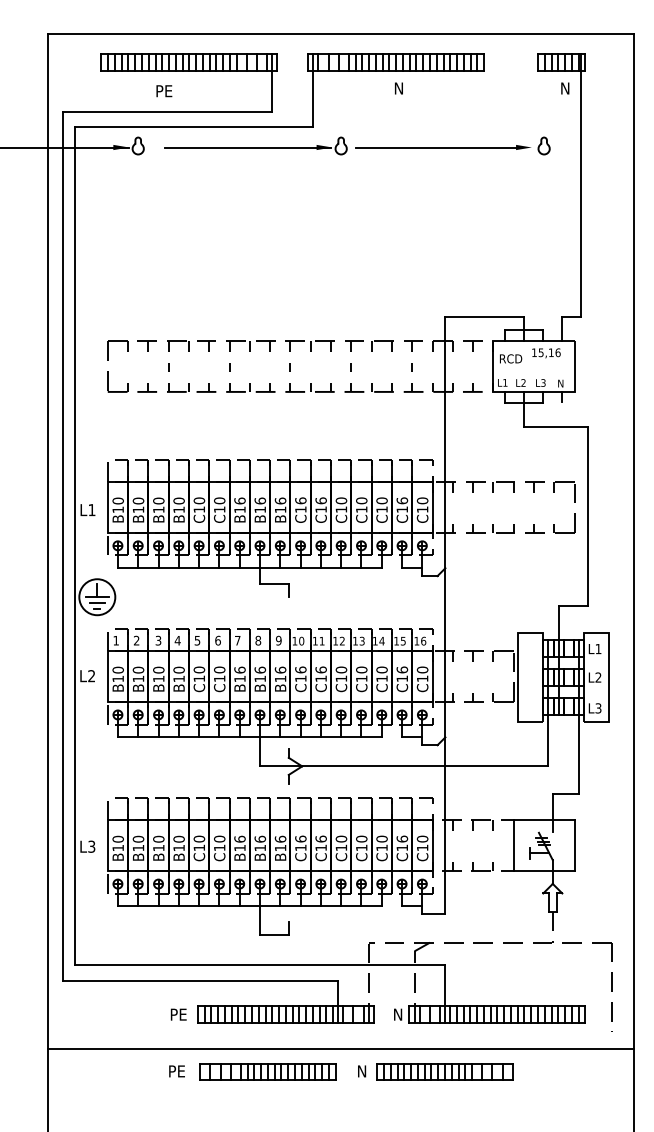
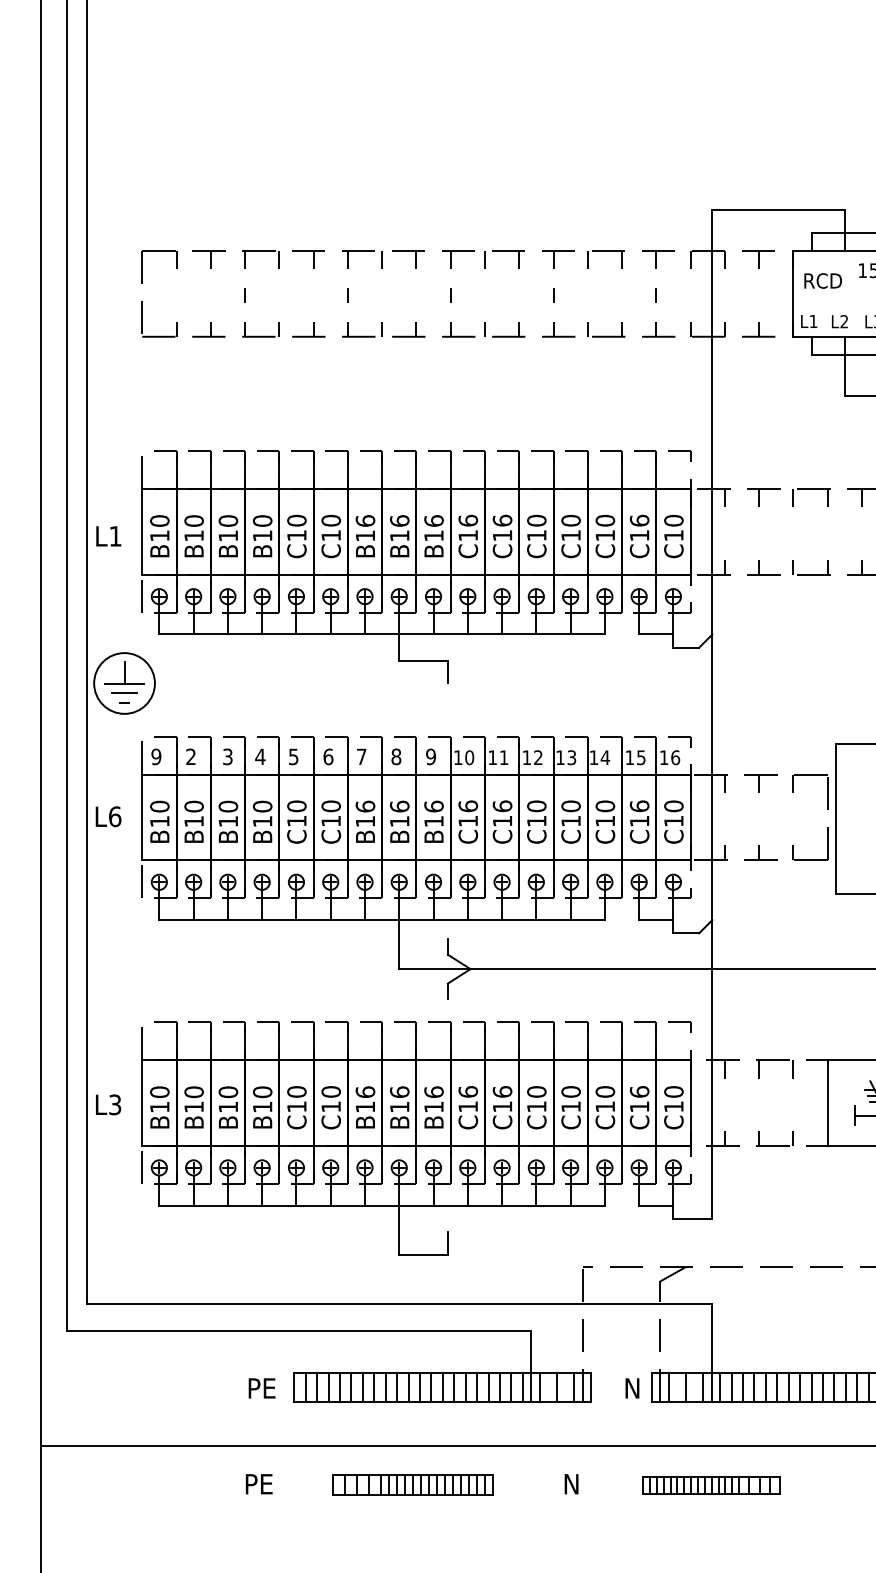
text: (116, 640) -> (156, 756), 1 -> 9
text: (91, 676) -> (114, 817), L2 -> L6
part: (267, 1071) -> (411, 1484), size x0.7
part: (444, 1071) -> (710, 1484), size x0.6

